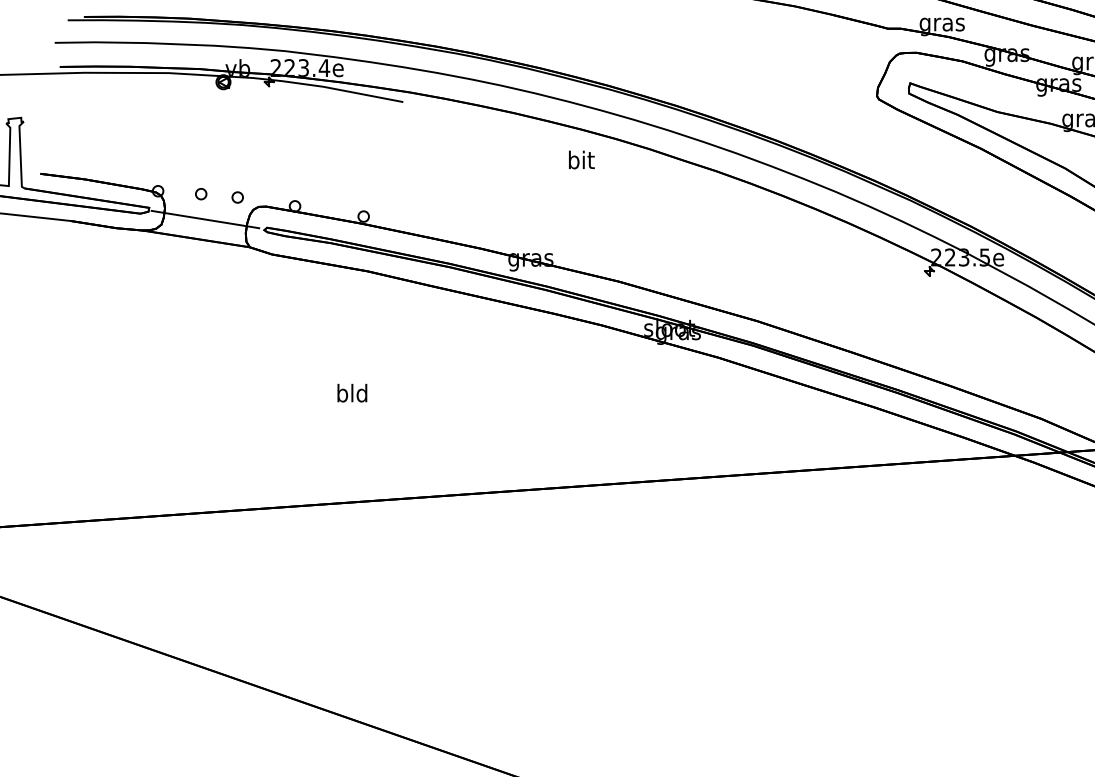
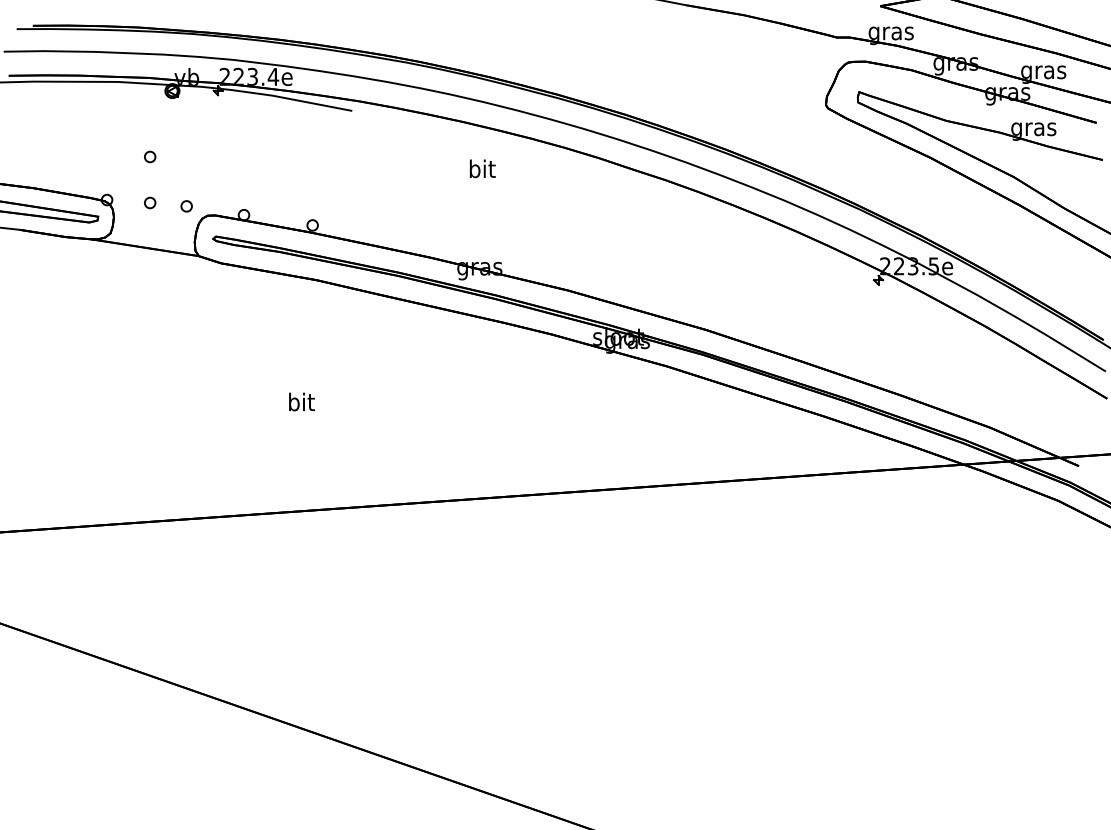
part: (201, 147) -> (150, 156), added
text: (581, 159) -> (482, 168), moved
line: (205, 219) -> (154, 228), removed
text: (352, 392) -> (301, 401), bld -> bit

